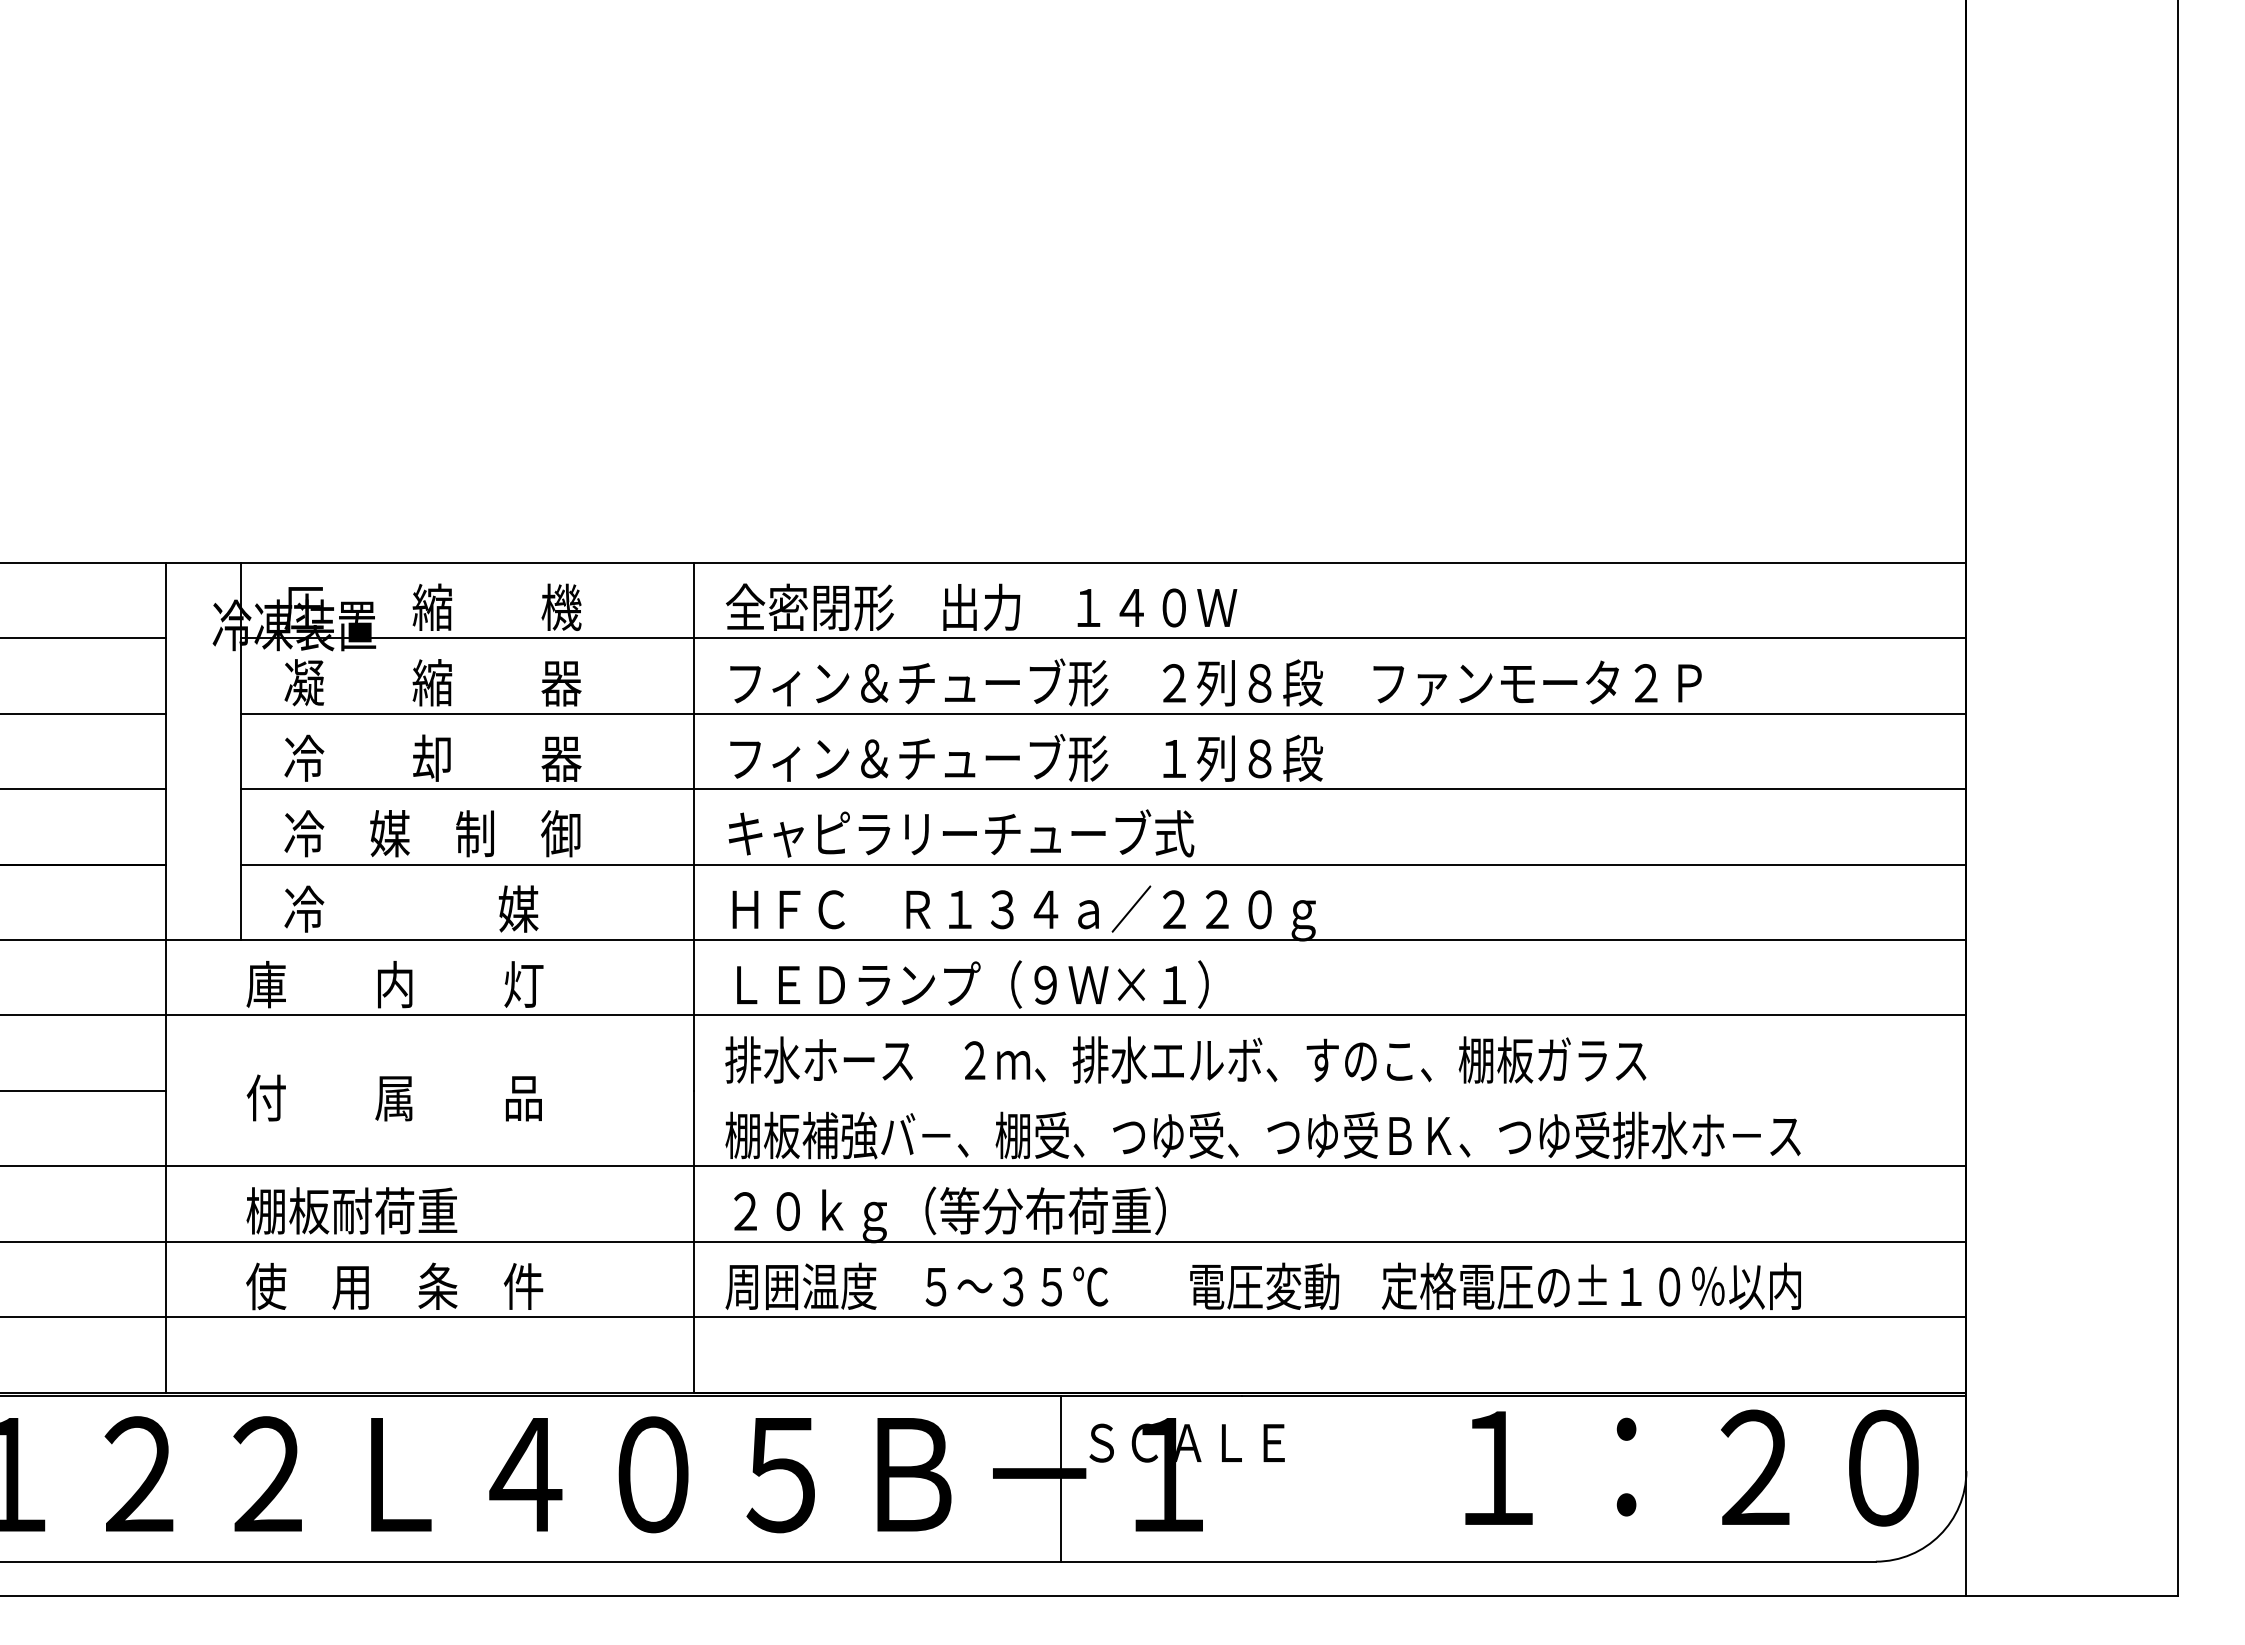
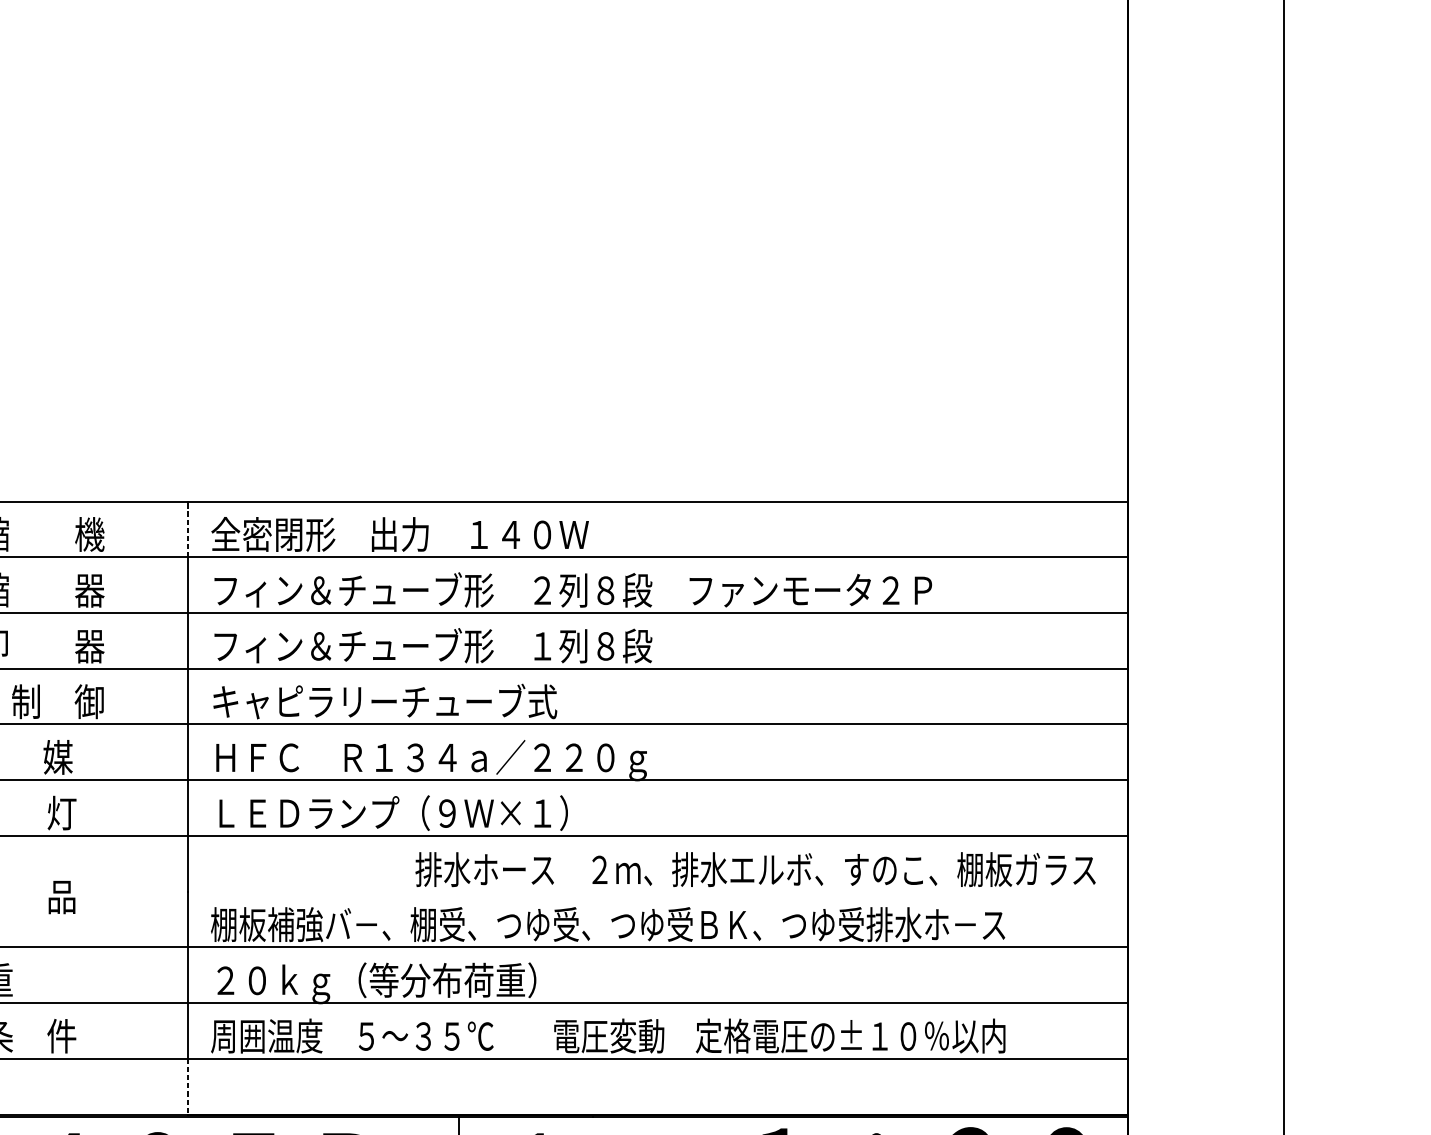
line: (693, 600) -> (187, 529), solid -> dashed
text: (1185, 1059) -> (755, 869), moved
line: (693, 1354) -> (187, 1086), solid -> dashed

